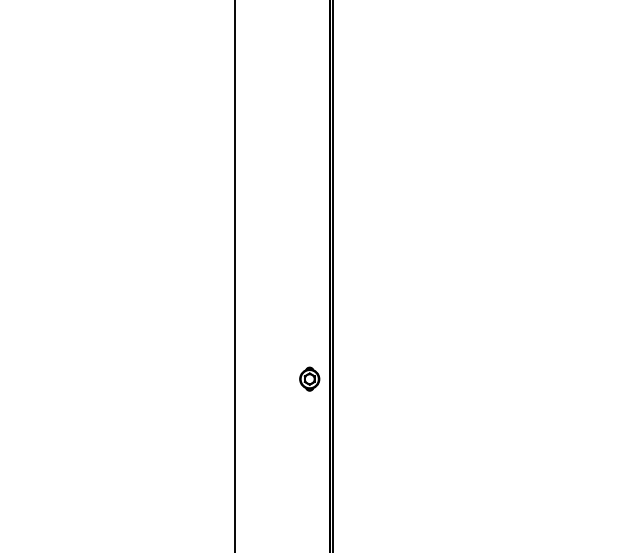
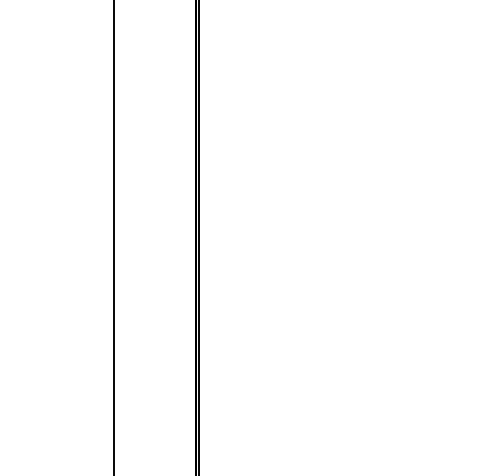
part: (309, 378) -> (178, 314), removed

